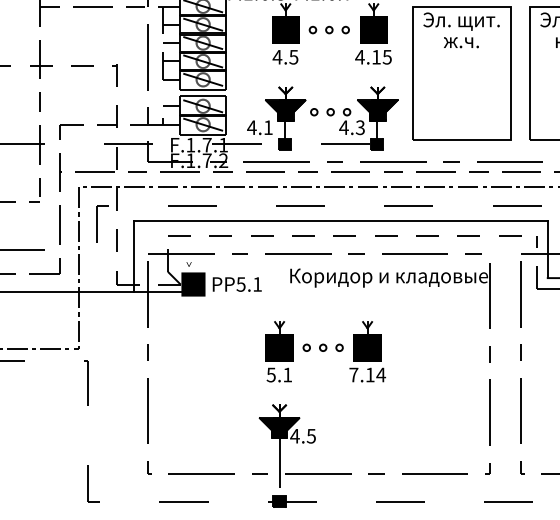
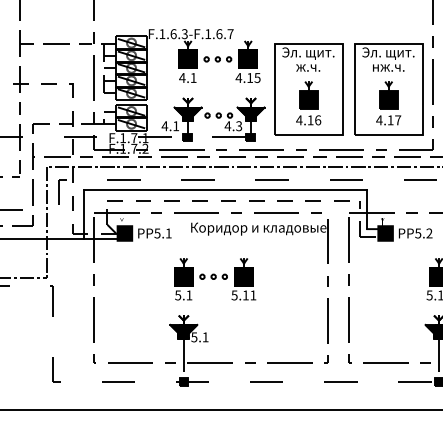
text: (293, 57) -> (193, 78), 4.5 -> 4.1
part: (461, 94) -> (308, 103), added
text: (366, 375) -> (243, 295), 7.14 -> 5.11
text: (302, 436) -> (199, 337), 4.5 -> 5.1

